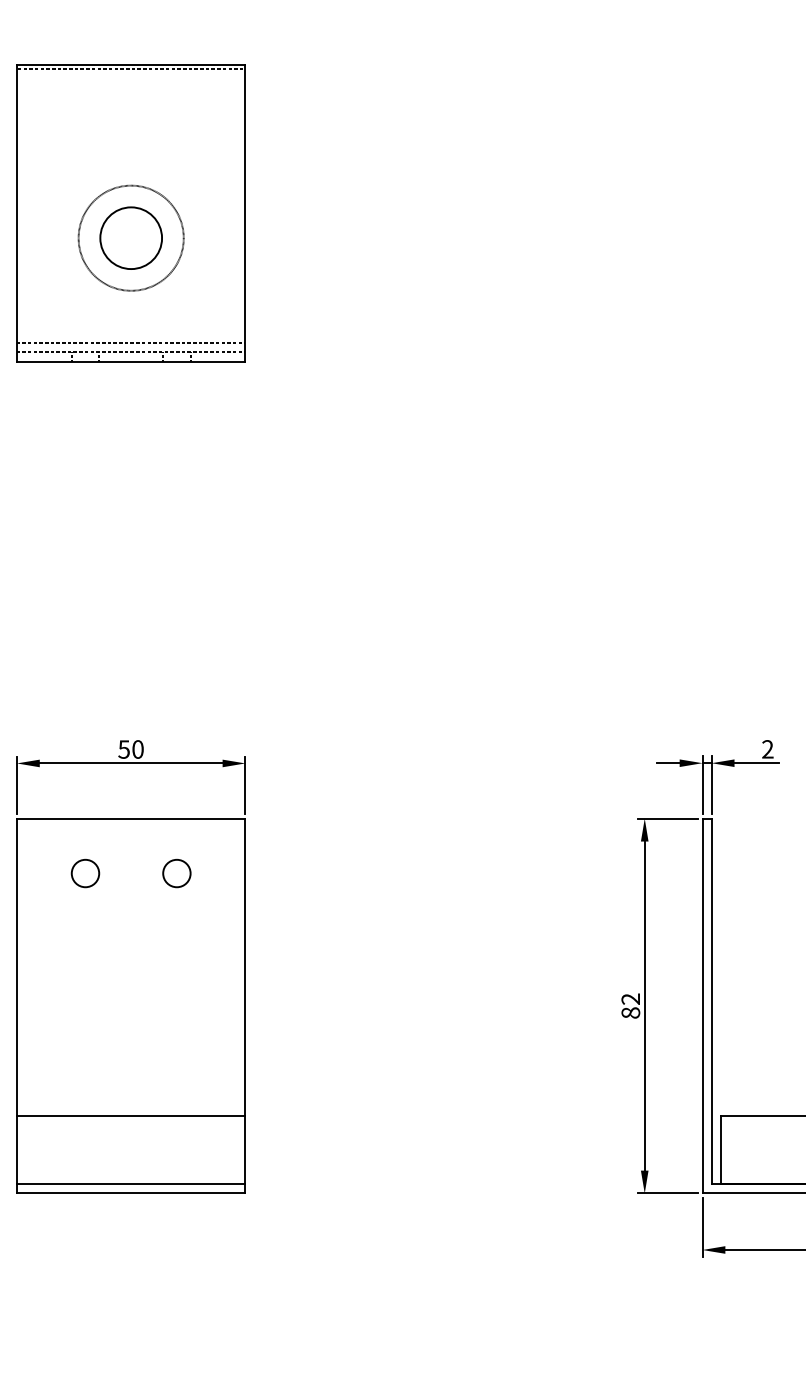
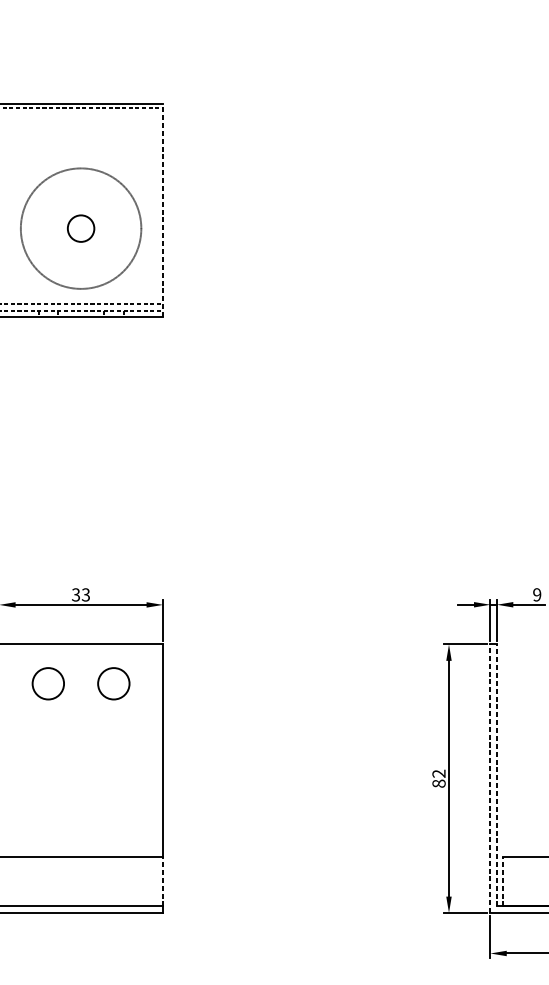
line: (245, 213) -> (162, 210), solid -> dashed
circle: (130, 237) -> (80, 228), size x1.6
circle: (131, 238) -> (81, 228), size x0.6
text: (131, 749) -> (81, 594), 50 -> 33
text: (767, 749) -> (536, 594), 2 -> 9
circle: (85, 873) -> (48, 683), size x1.6
circle: (176, 873) -> (113, 683), size x1.6
line: (711, 1001) -> (496, 775), solid -> dashed
line: (702, 1005) -> (490, 778), solid -> dashed
line: (245, 1149) -> (162, 881), solid -> dashed
line: (720, 1149) -> (503, 881), solid -> dashed

